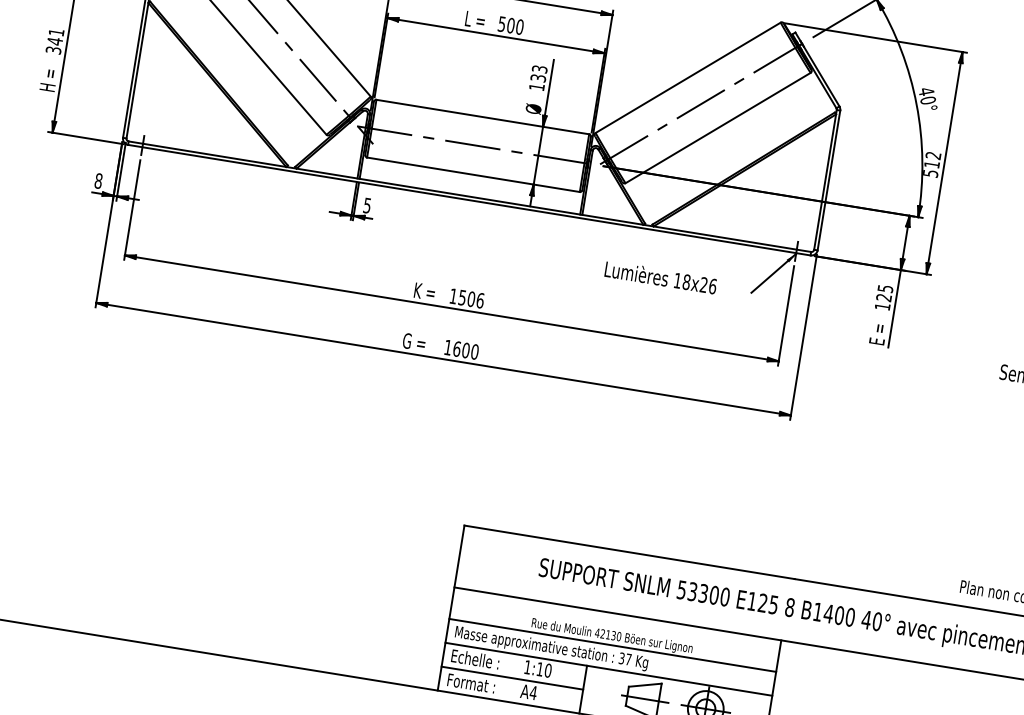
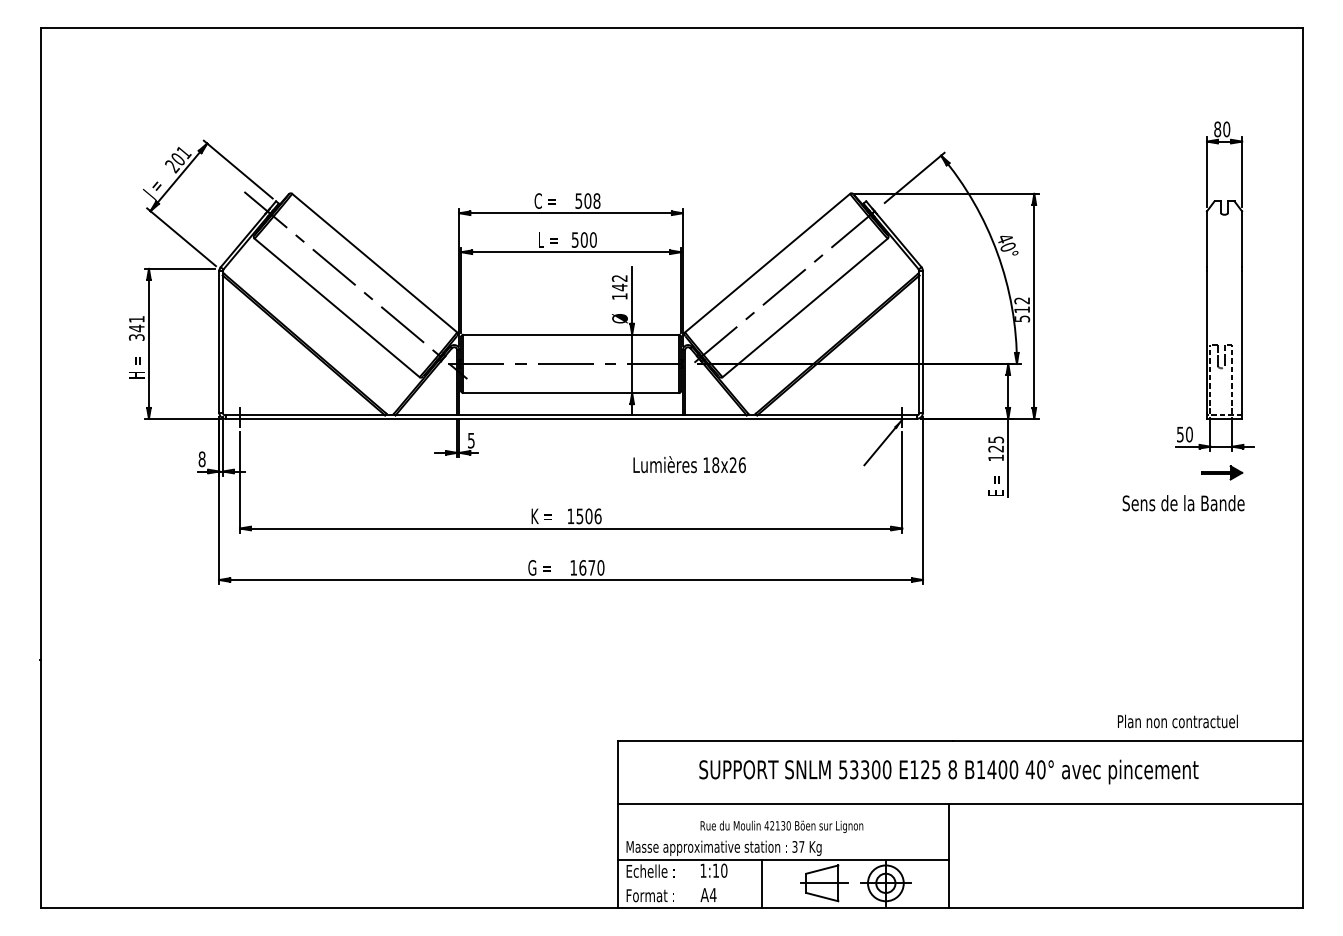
text: (538, 74) -> (619, 283), 133 -> 142
text: (660, 277) -> (689, 464), moved
text: (465, 350) -> (591, 567), 1600 -> 1670
line: (612, 645) -> (783, 835), removed
line: (511, 677) -> (689, 883), removed

